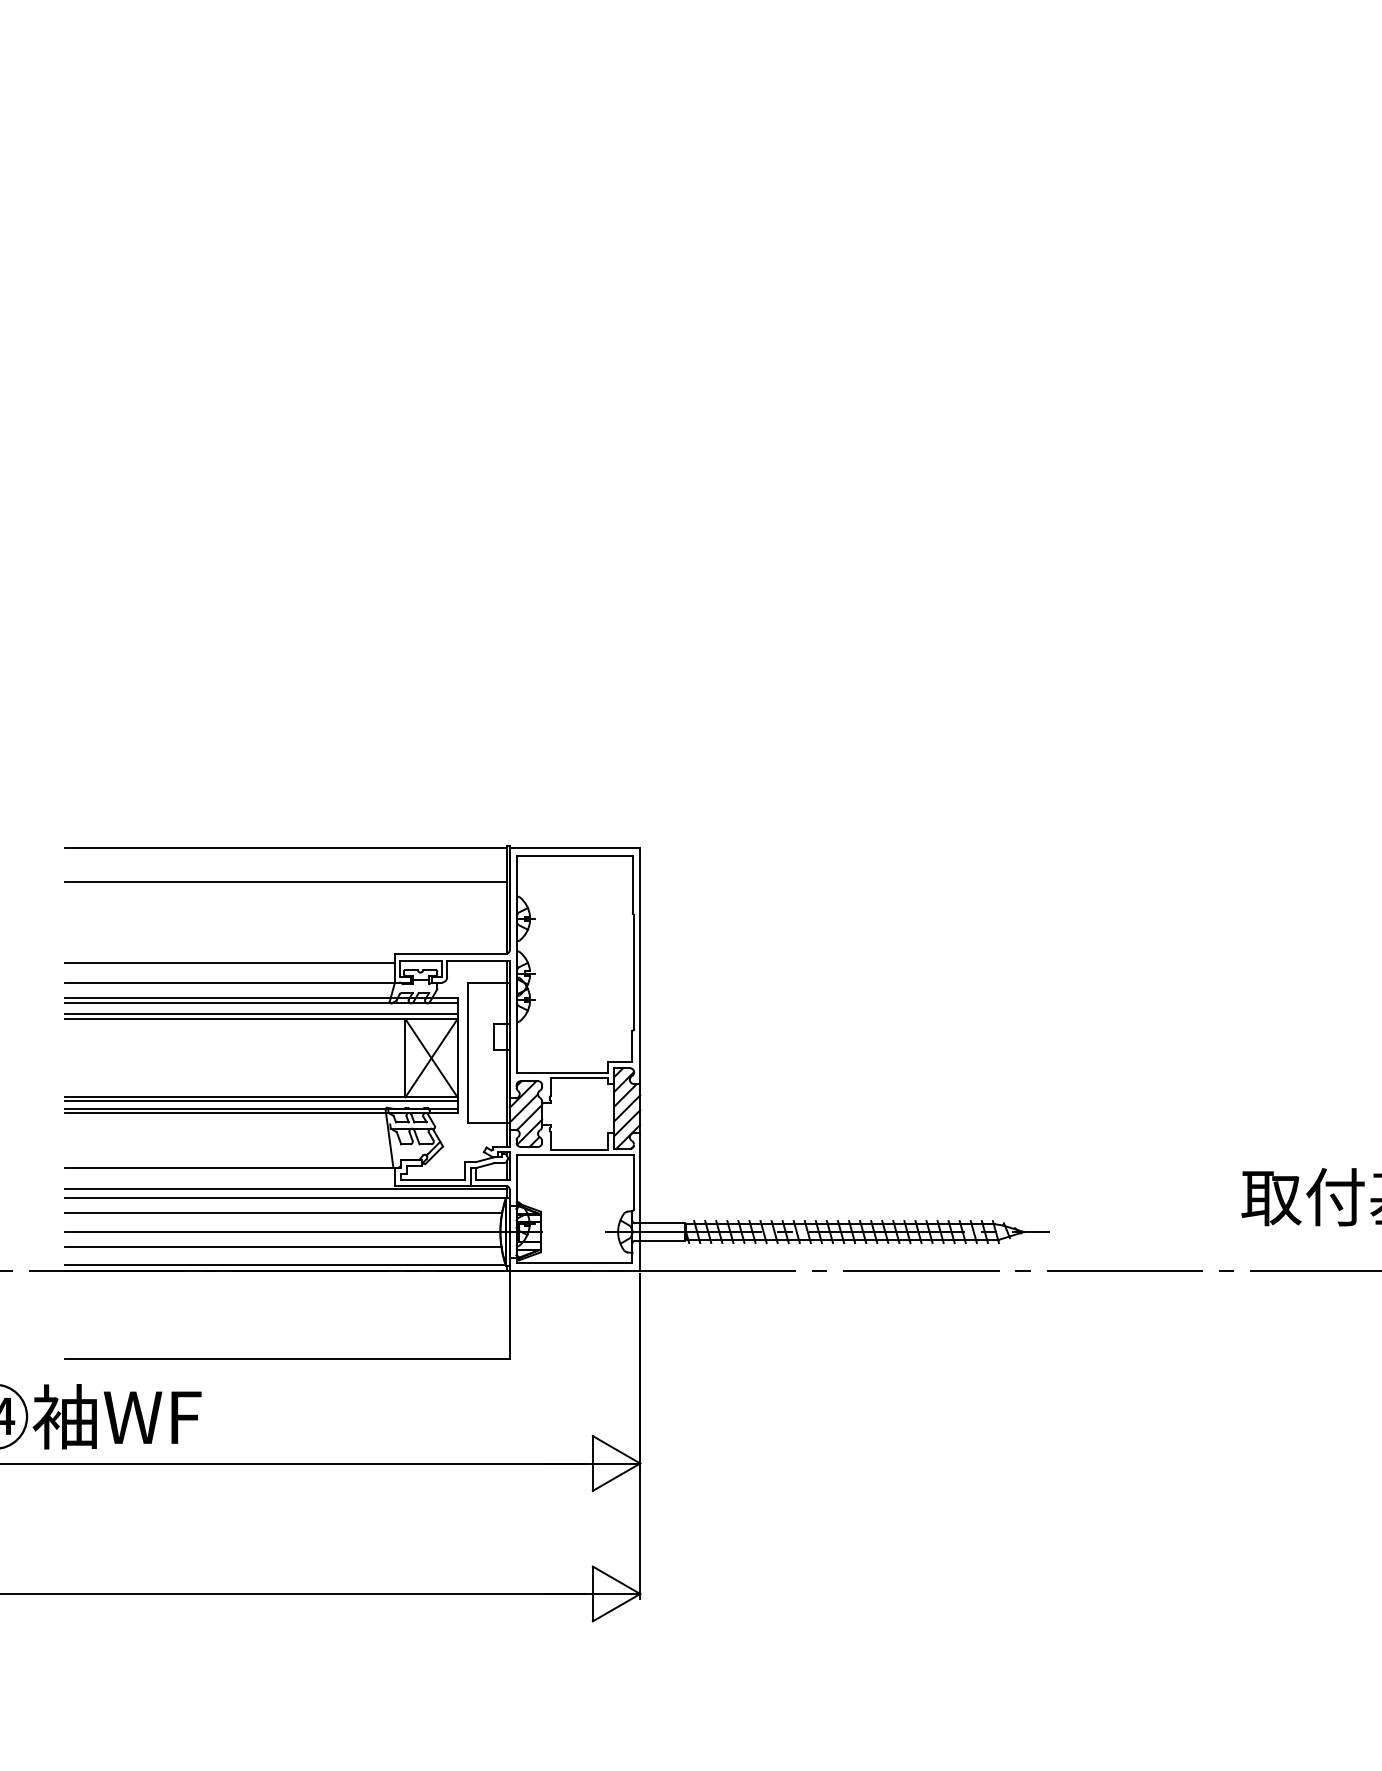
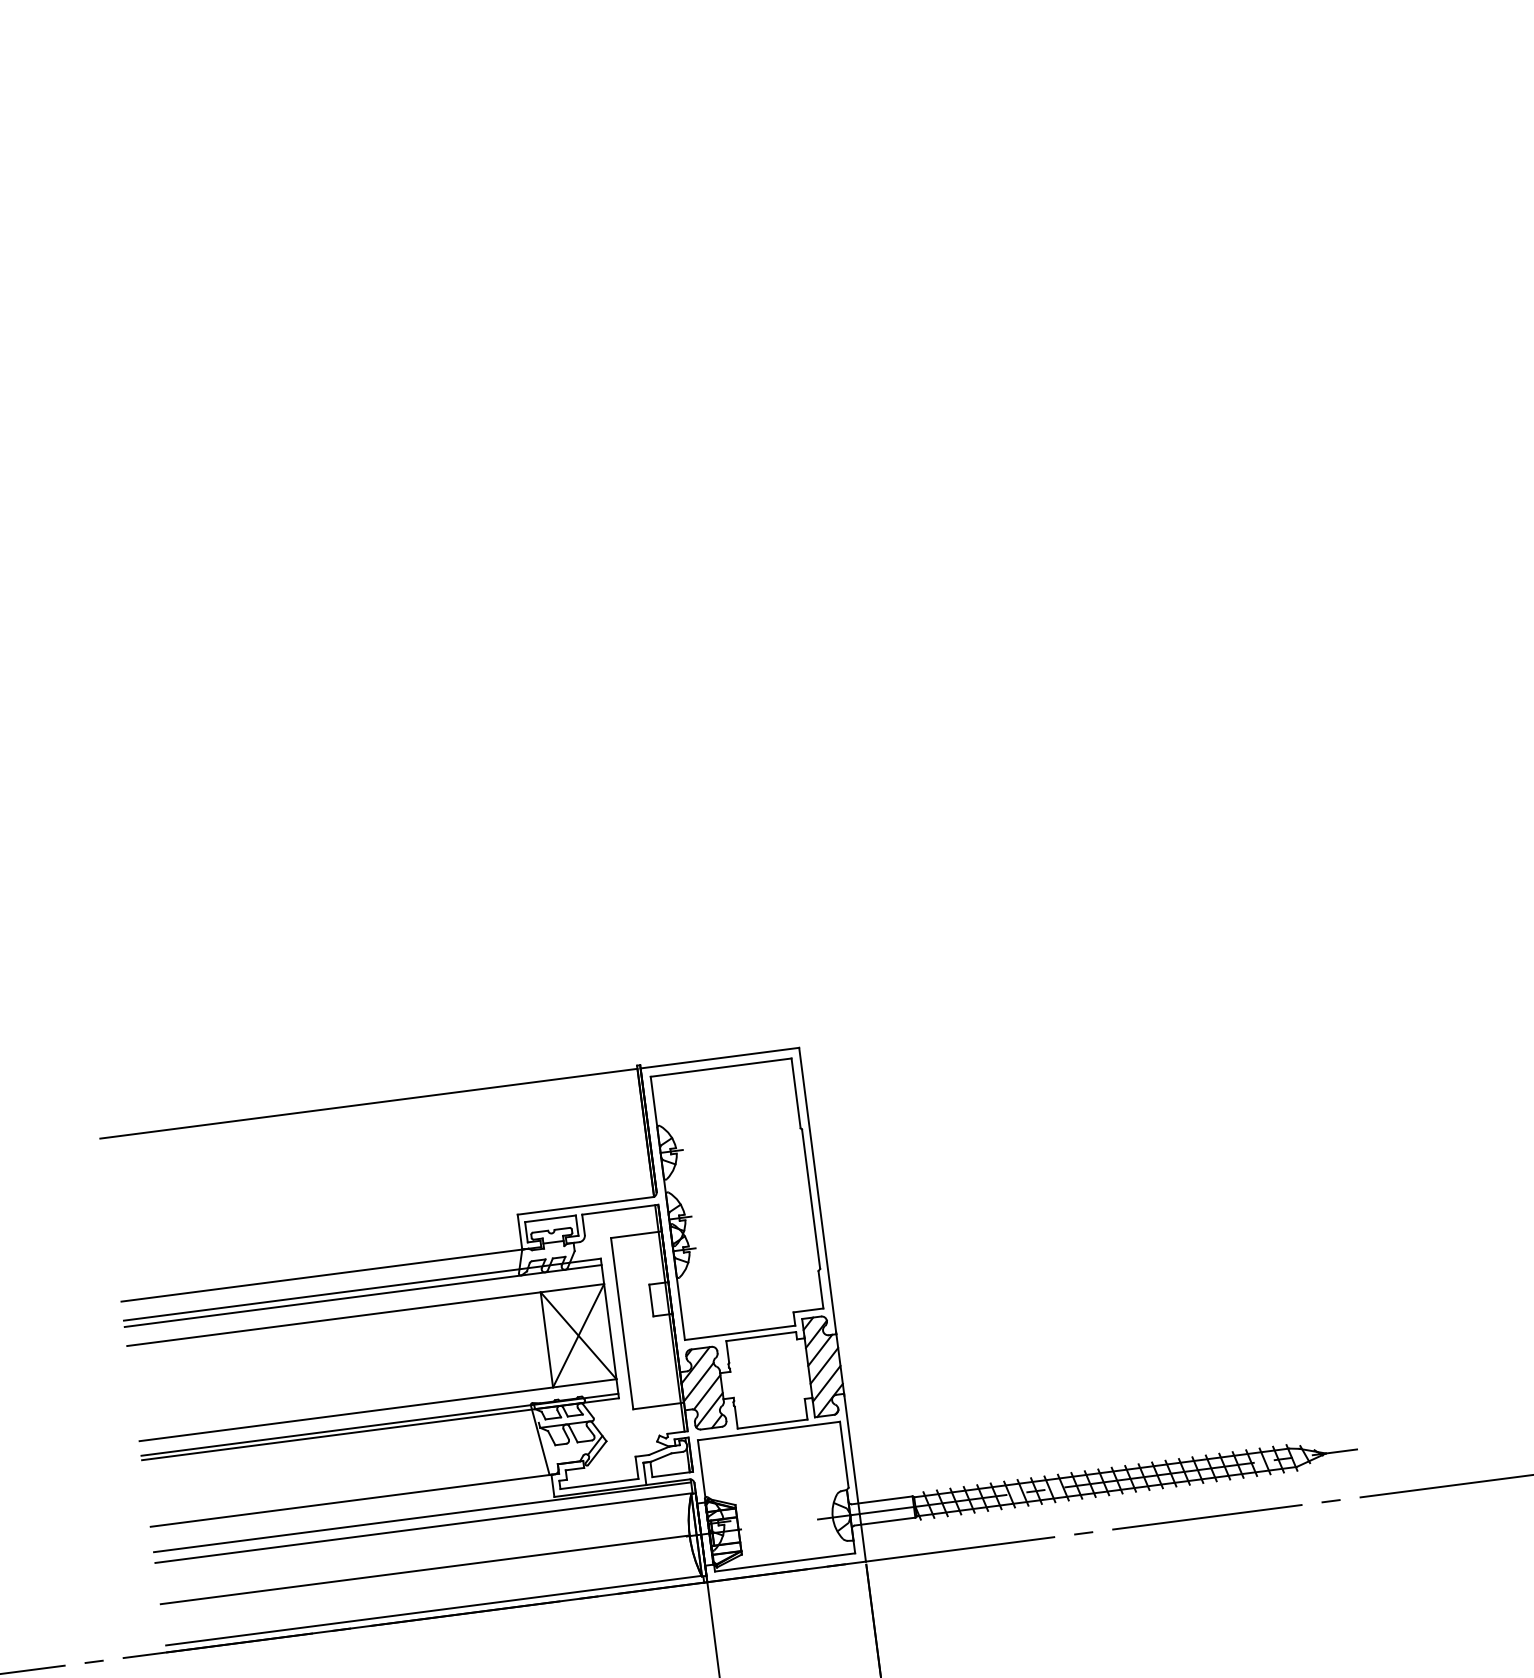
line: (286, 882) -> (374, 1145), removed
line: (229, 963) -> (318, 1252), removed
line: (261, 1013) -> (364, 1308), removed
line: (261, 1101) -> (378, 1415), removed
line: (283, 1213) -> (423, 1547), removed
line: (283, 1247) -> (428, 1589), removed

